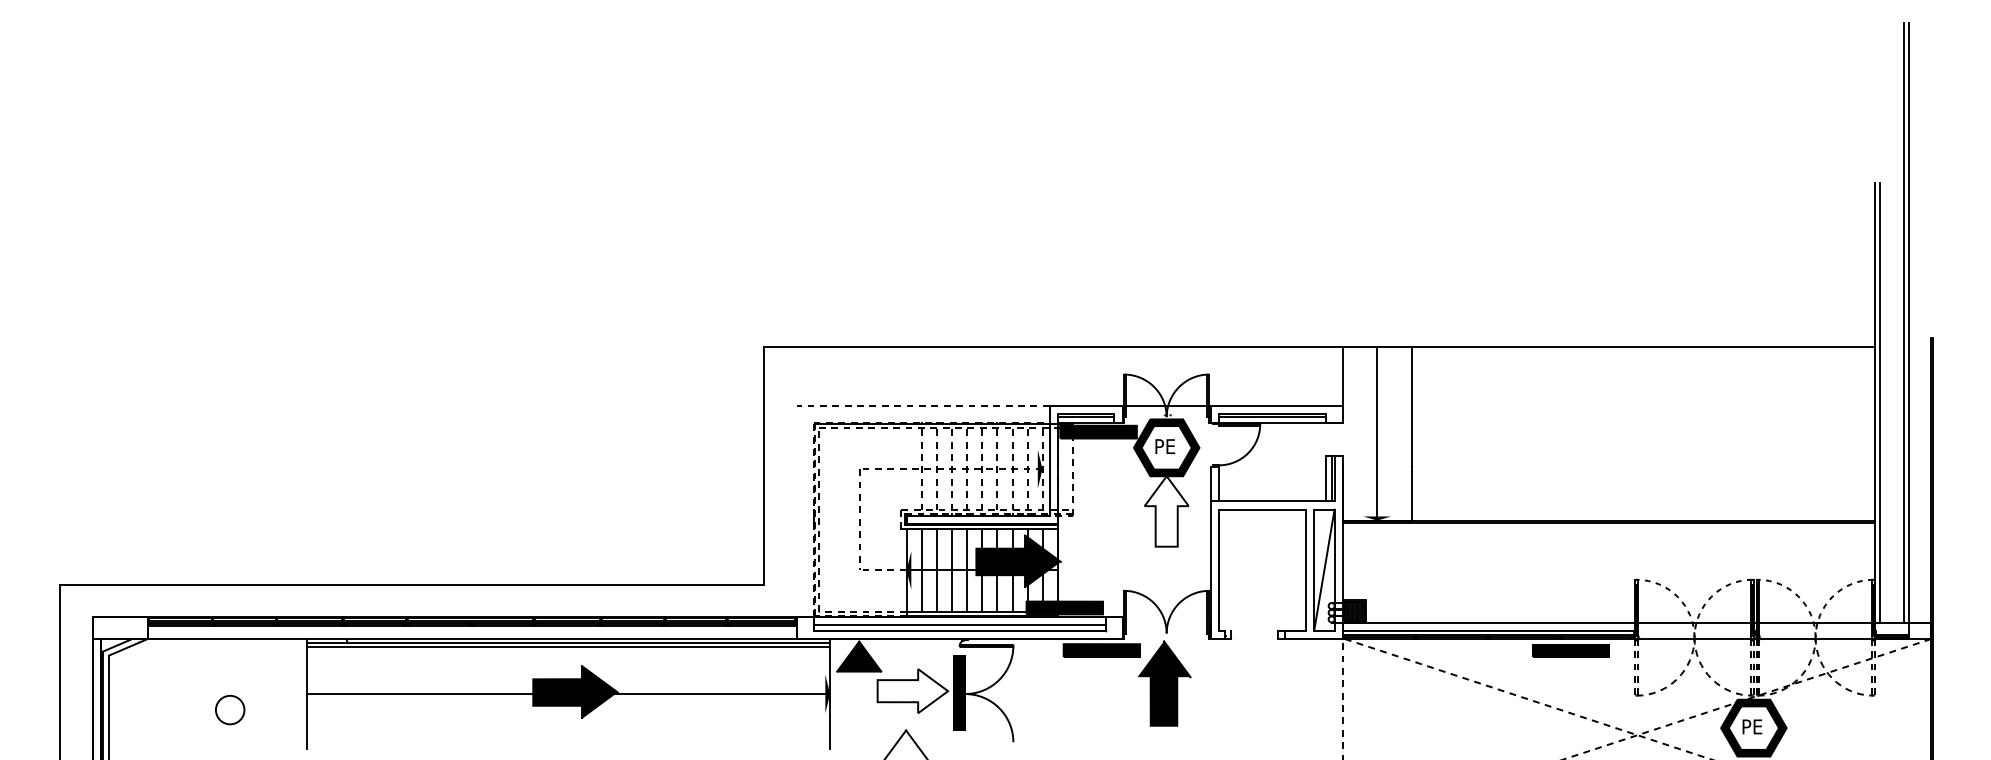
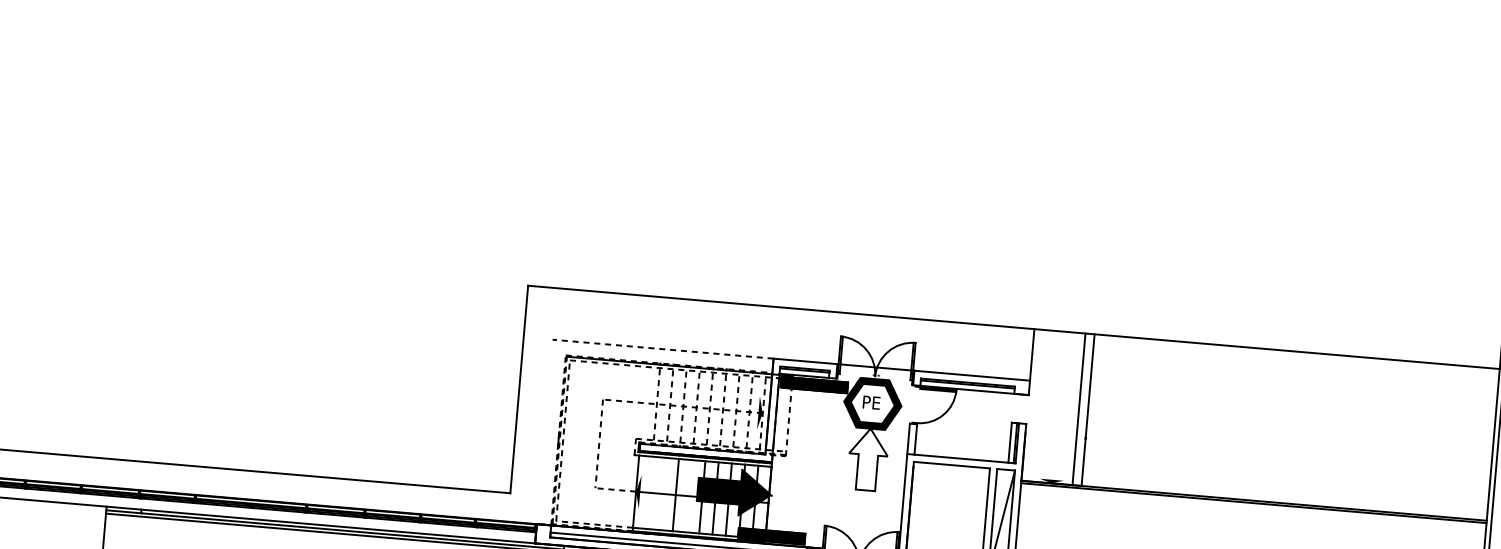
line: (1377, 433) -> (1079, 408), moved
line: (921, 570) -> (649, 492), removed
line: (936, 570) -> (662, 493), removed
line: (967, 570) -> (689, 496), removed

